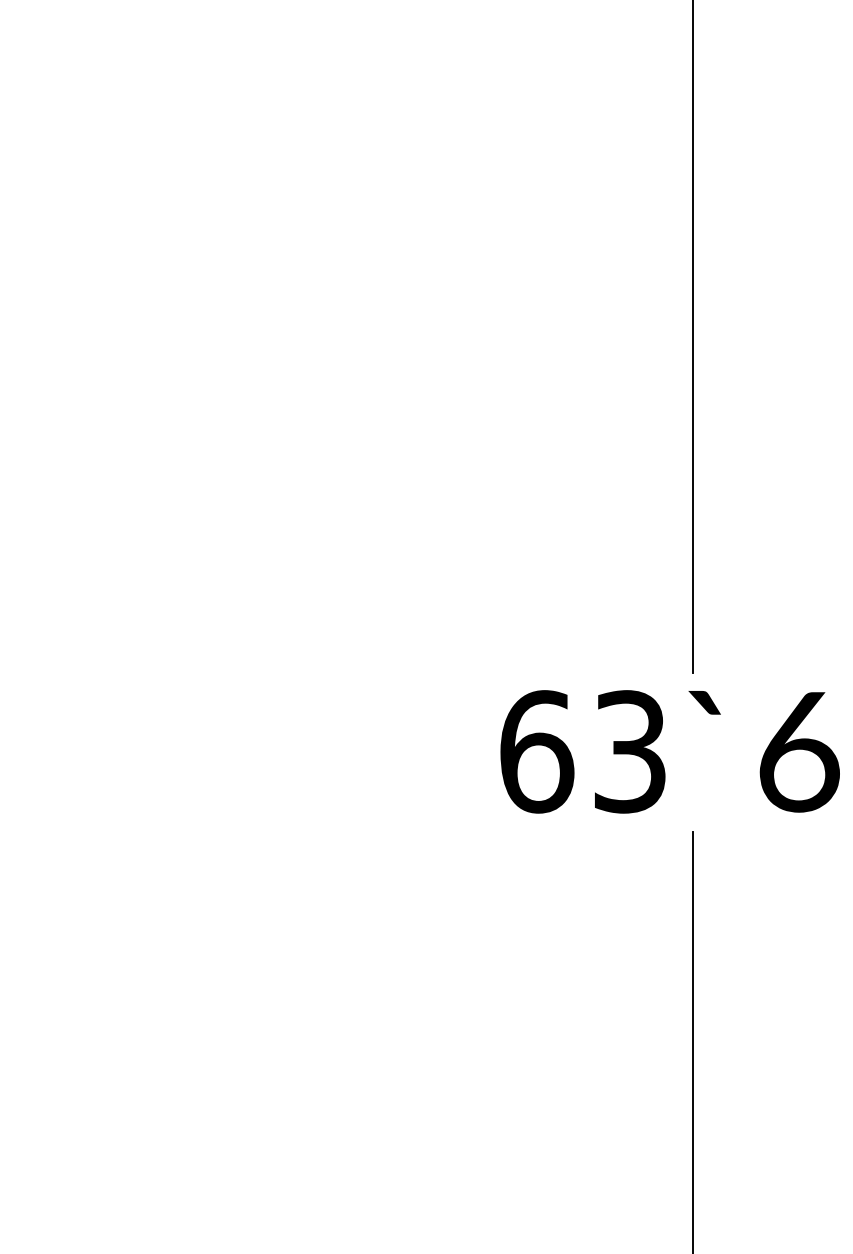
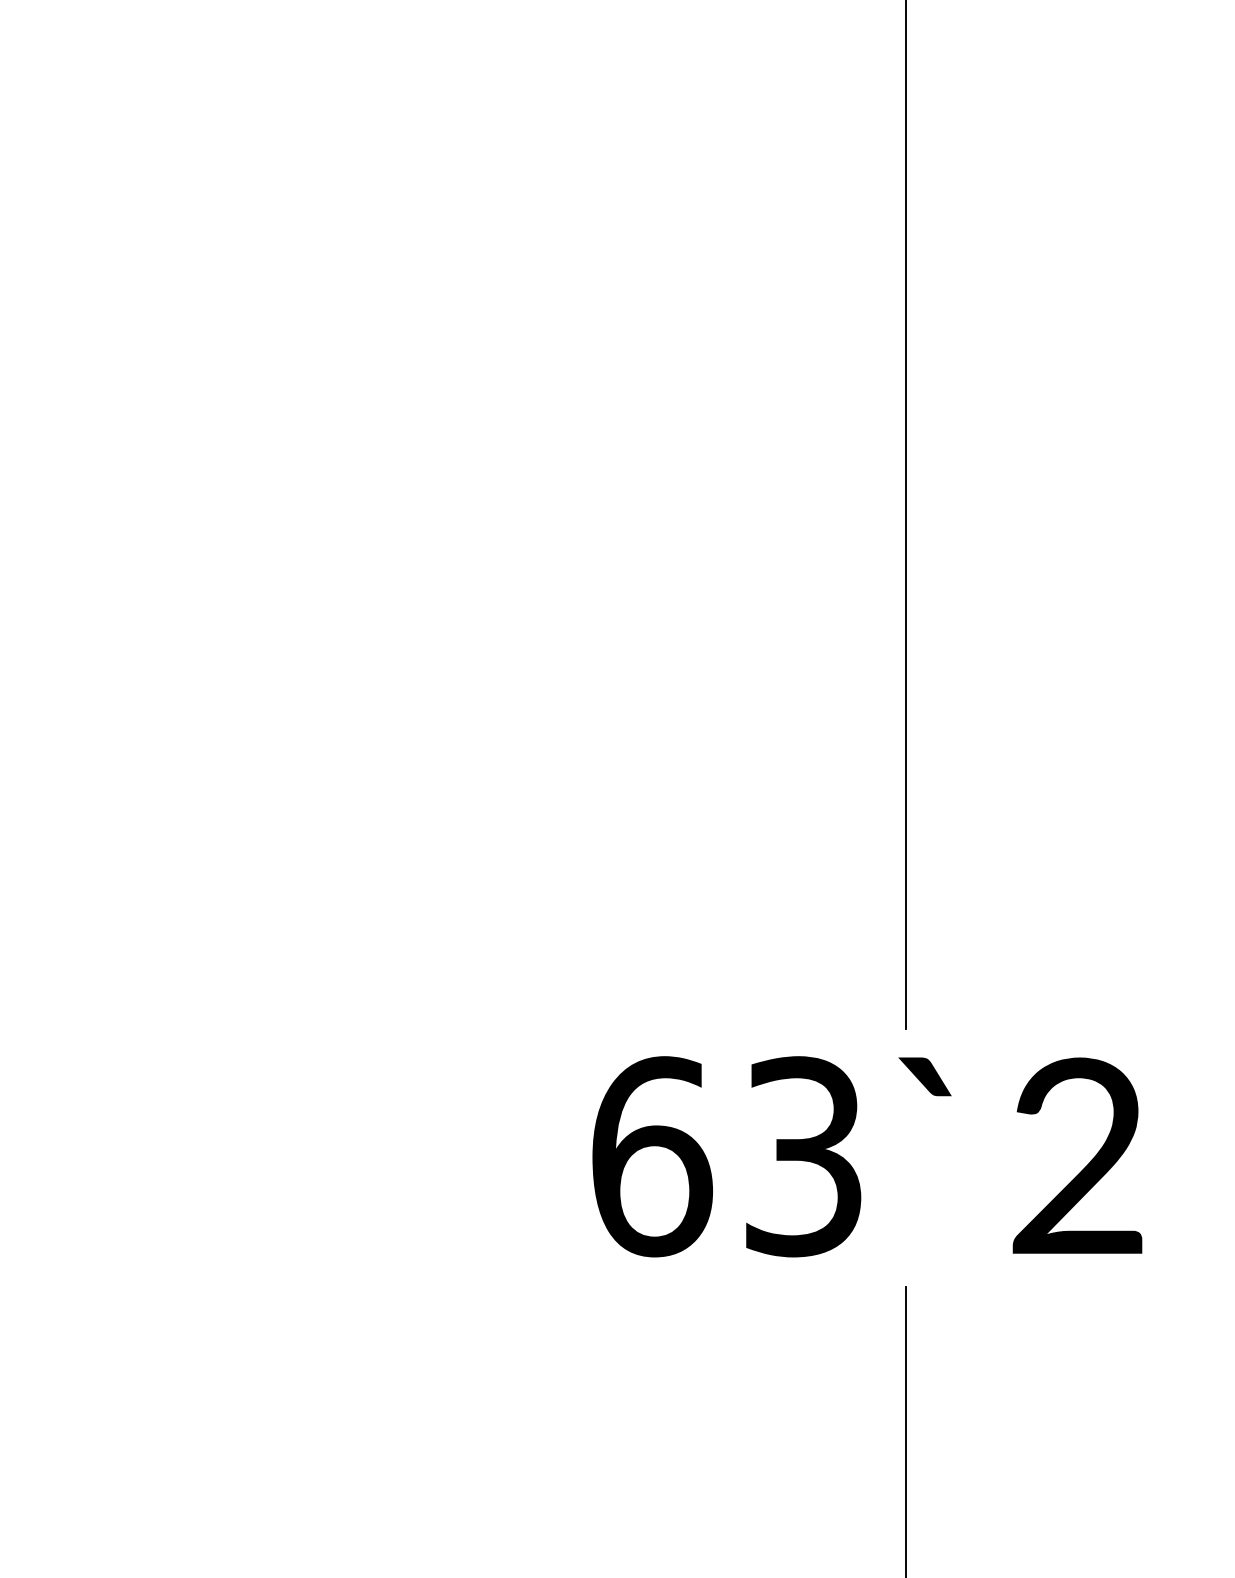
text: (798, 751) -> (1077, 1156), 6 -> 2

